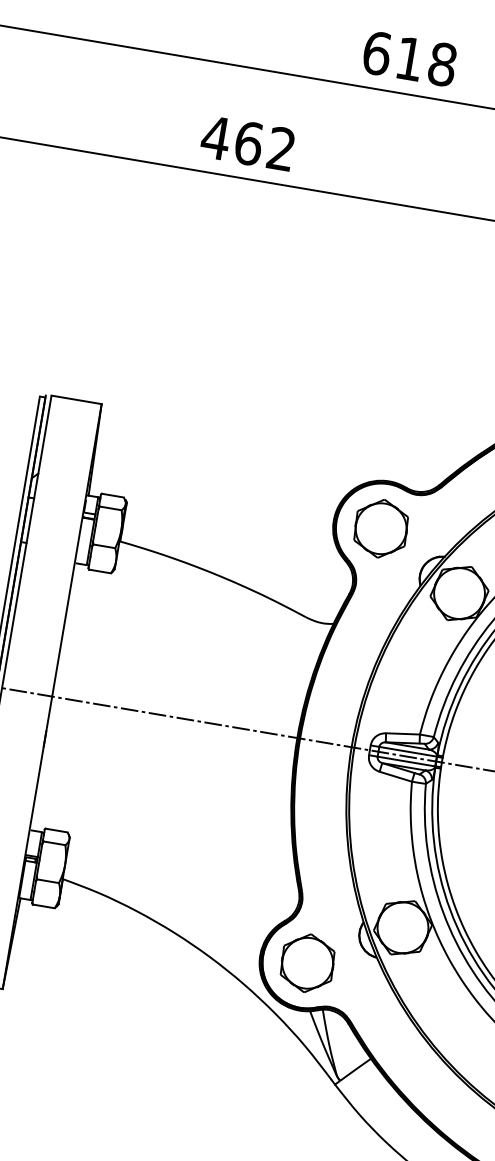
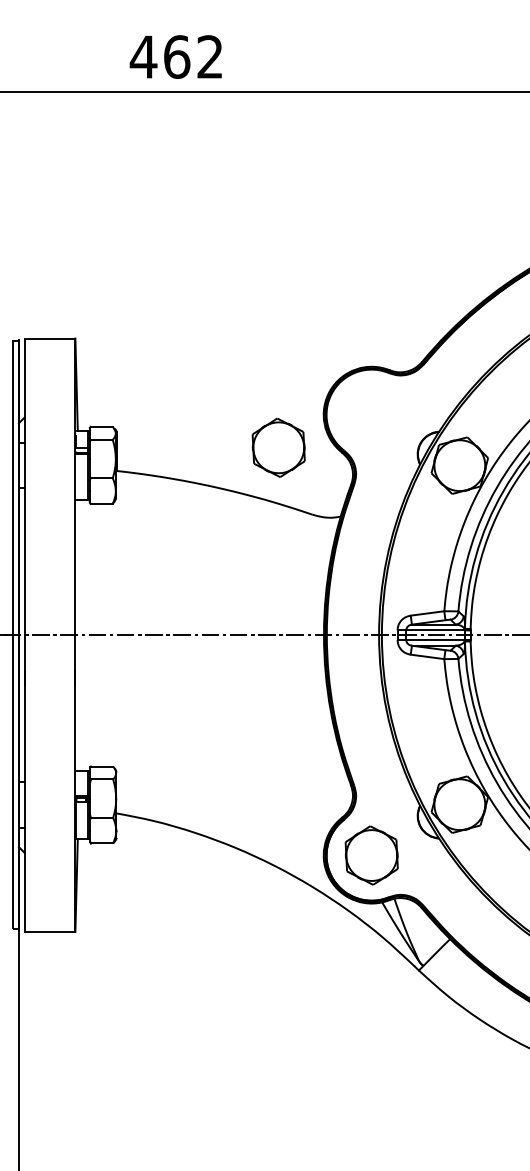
part: (380, 528) -> (278, 447), moved

